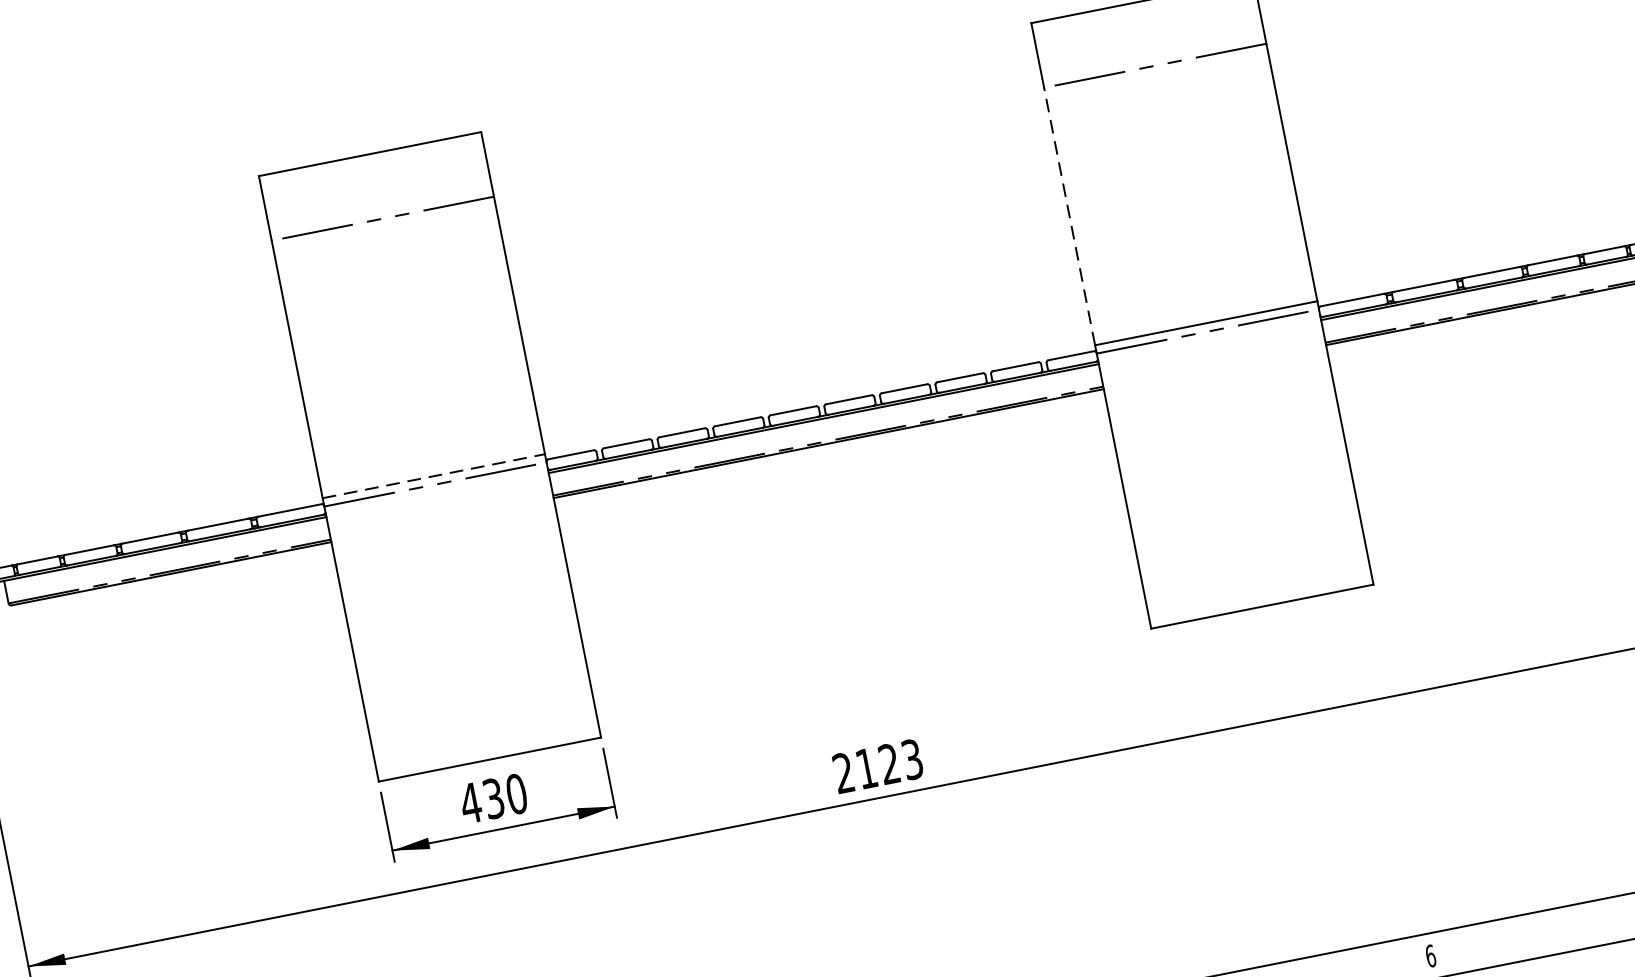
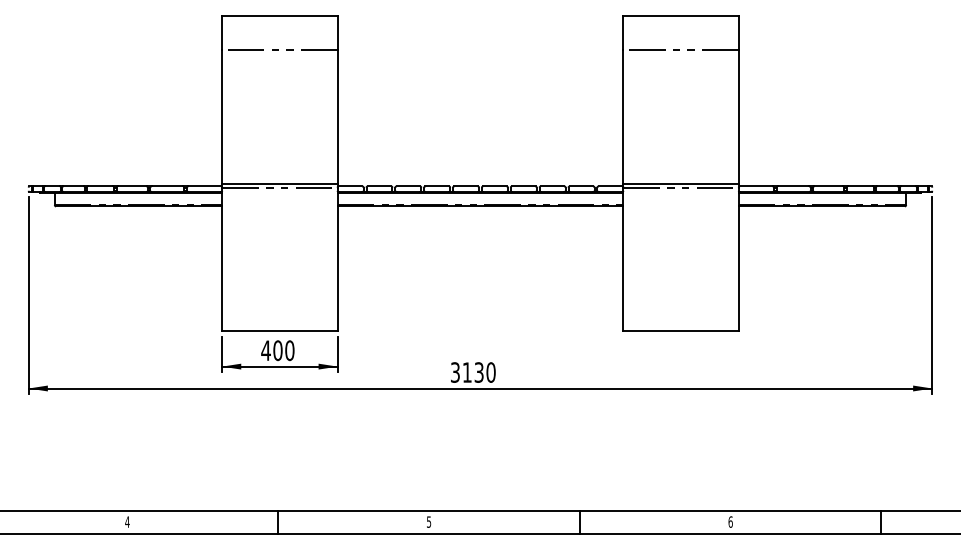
line: (1069, 216) -> (623, 116), dashed -> solid
line: (433, 476) -> (279, 183), dashed -> solid
text: (878, 766) -> (473, 372), 2123 -> 3130
text: (492, 798) -> (277, 350), 430 -> 400

